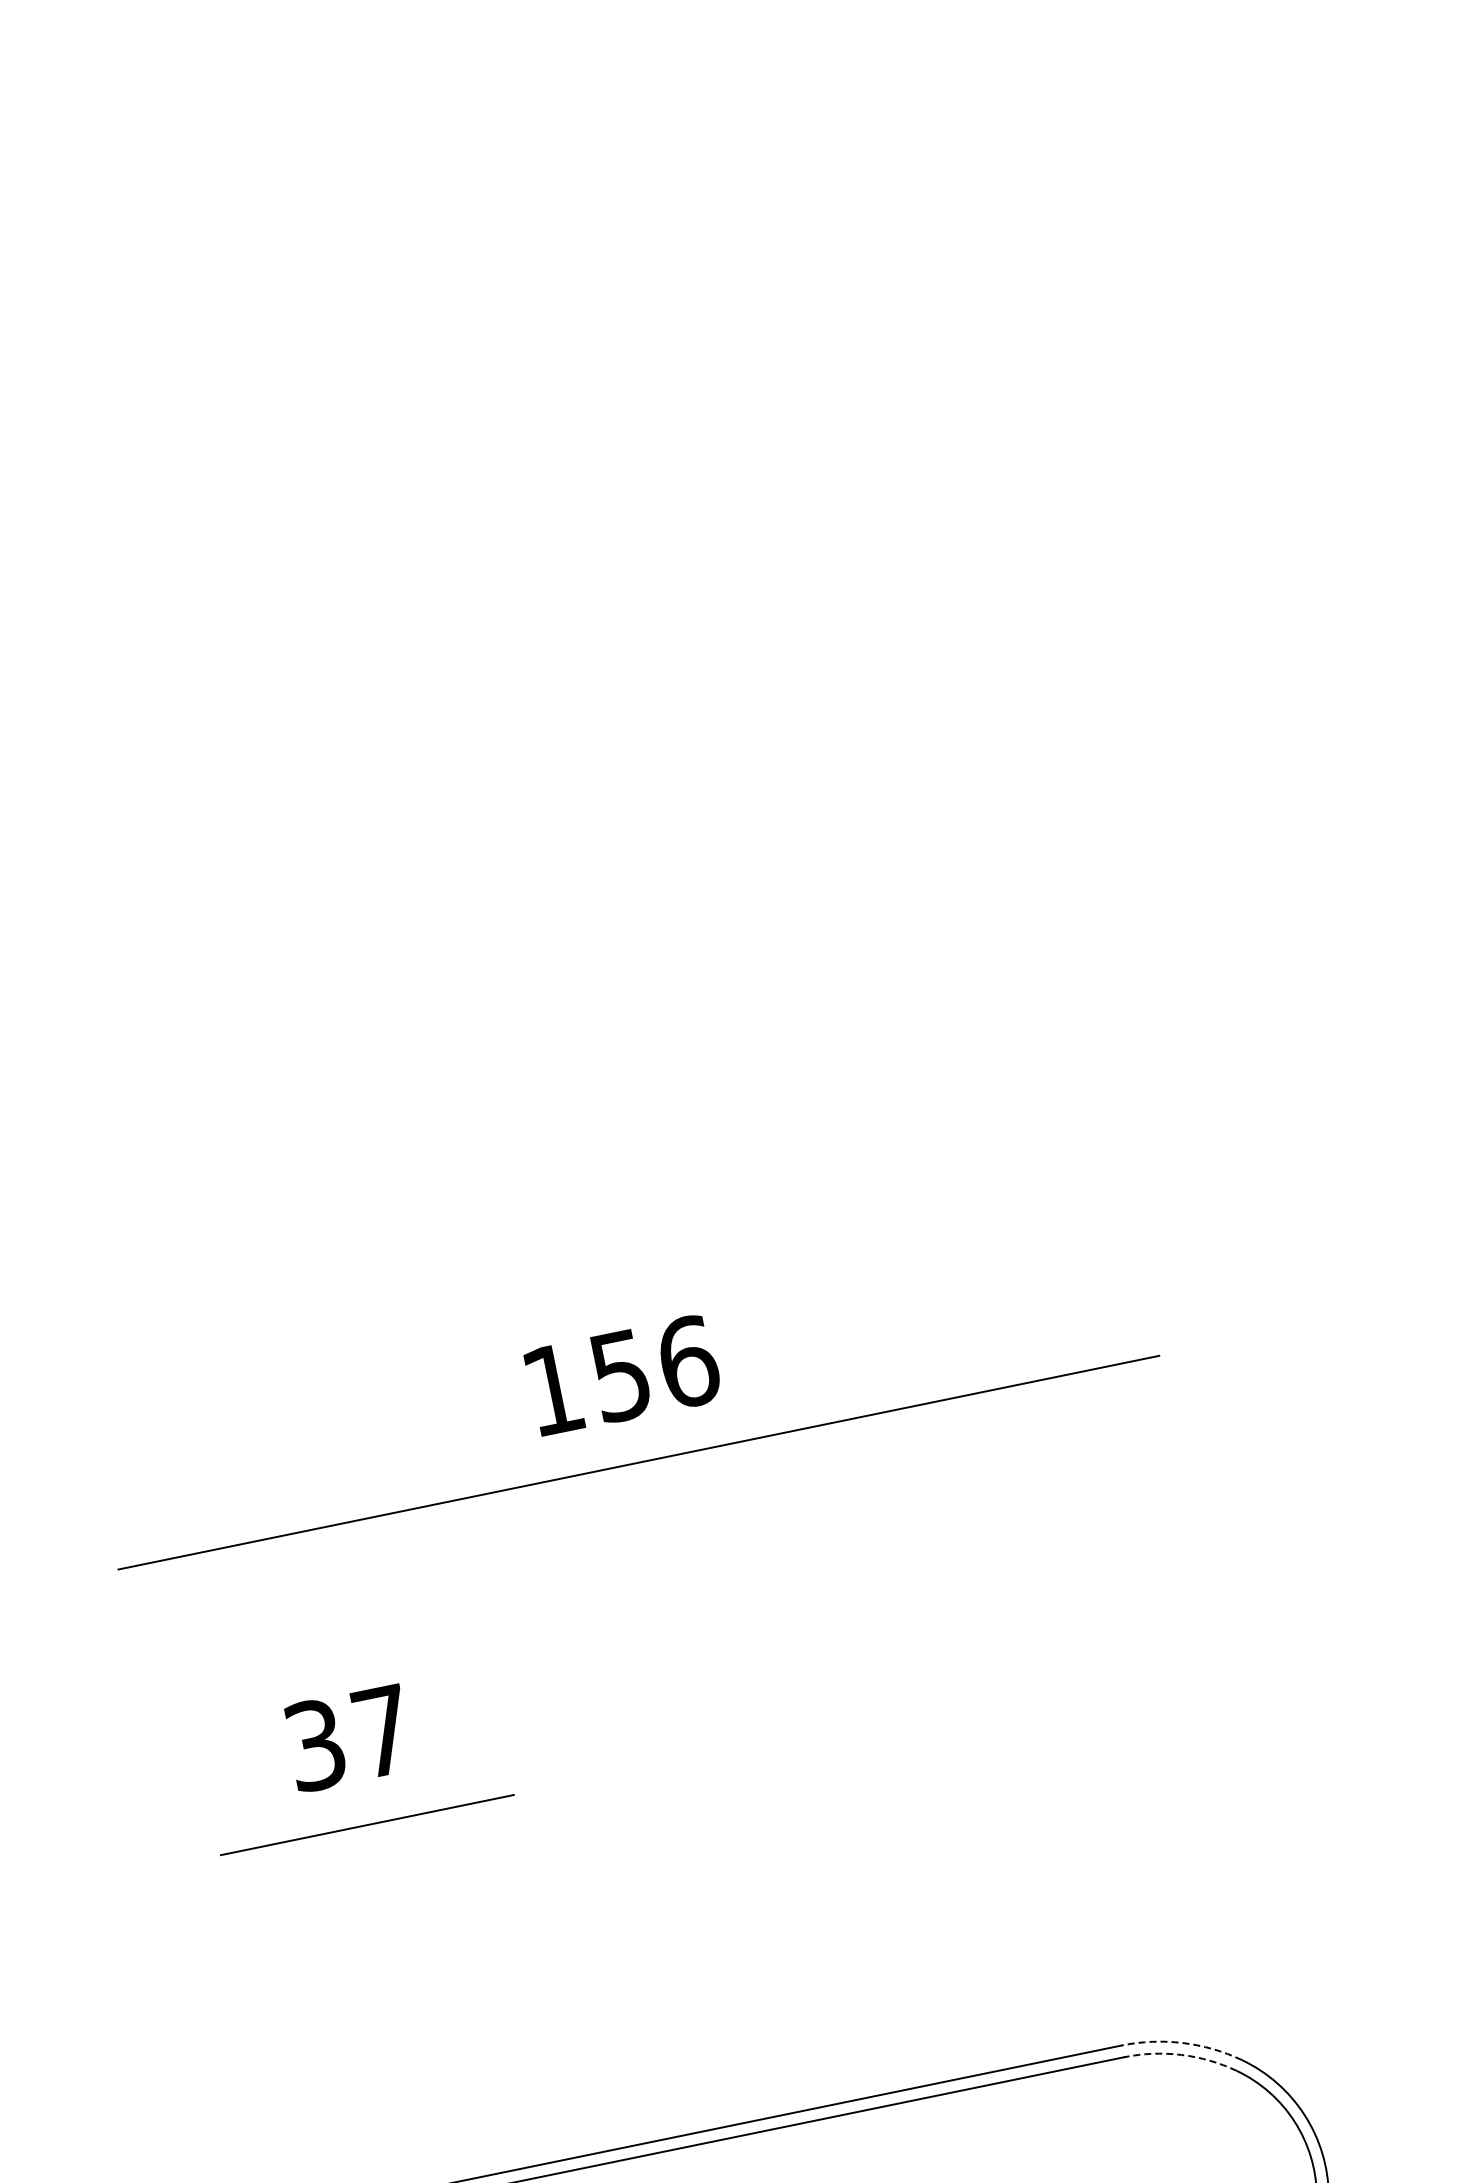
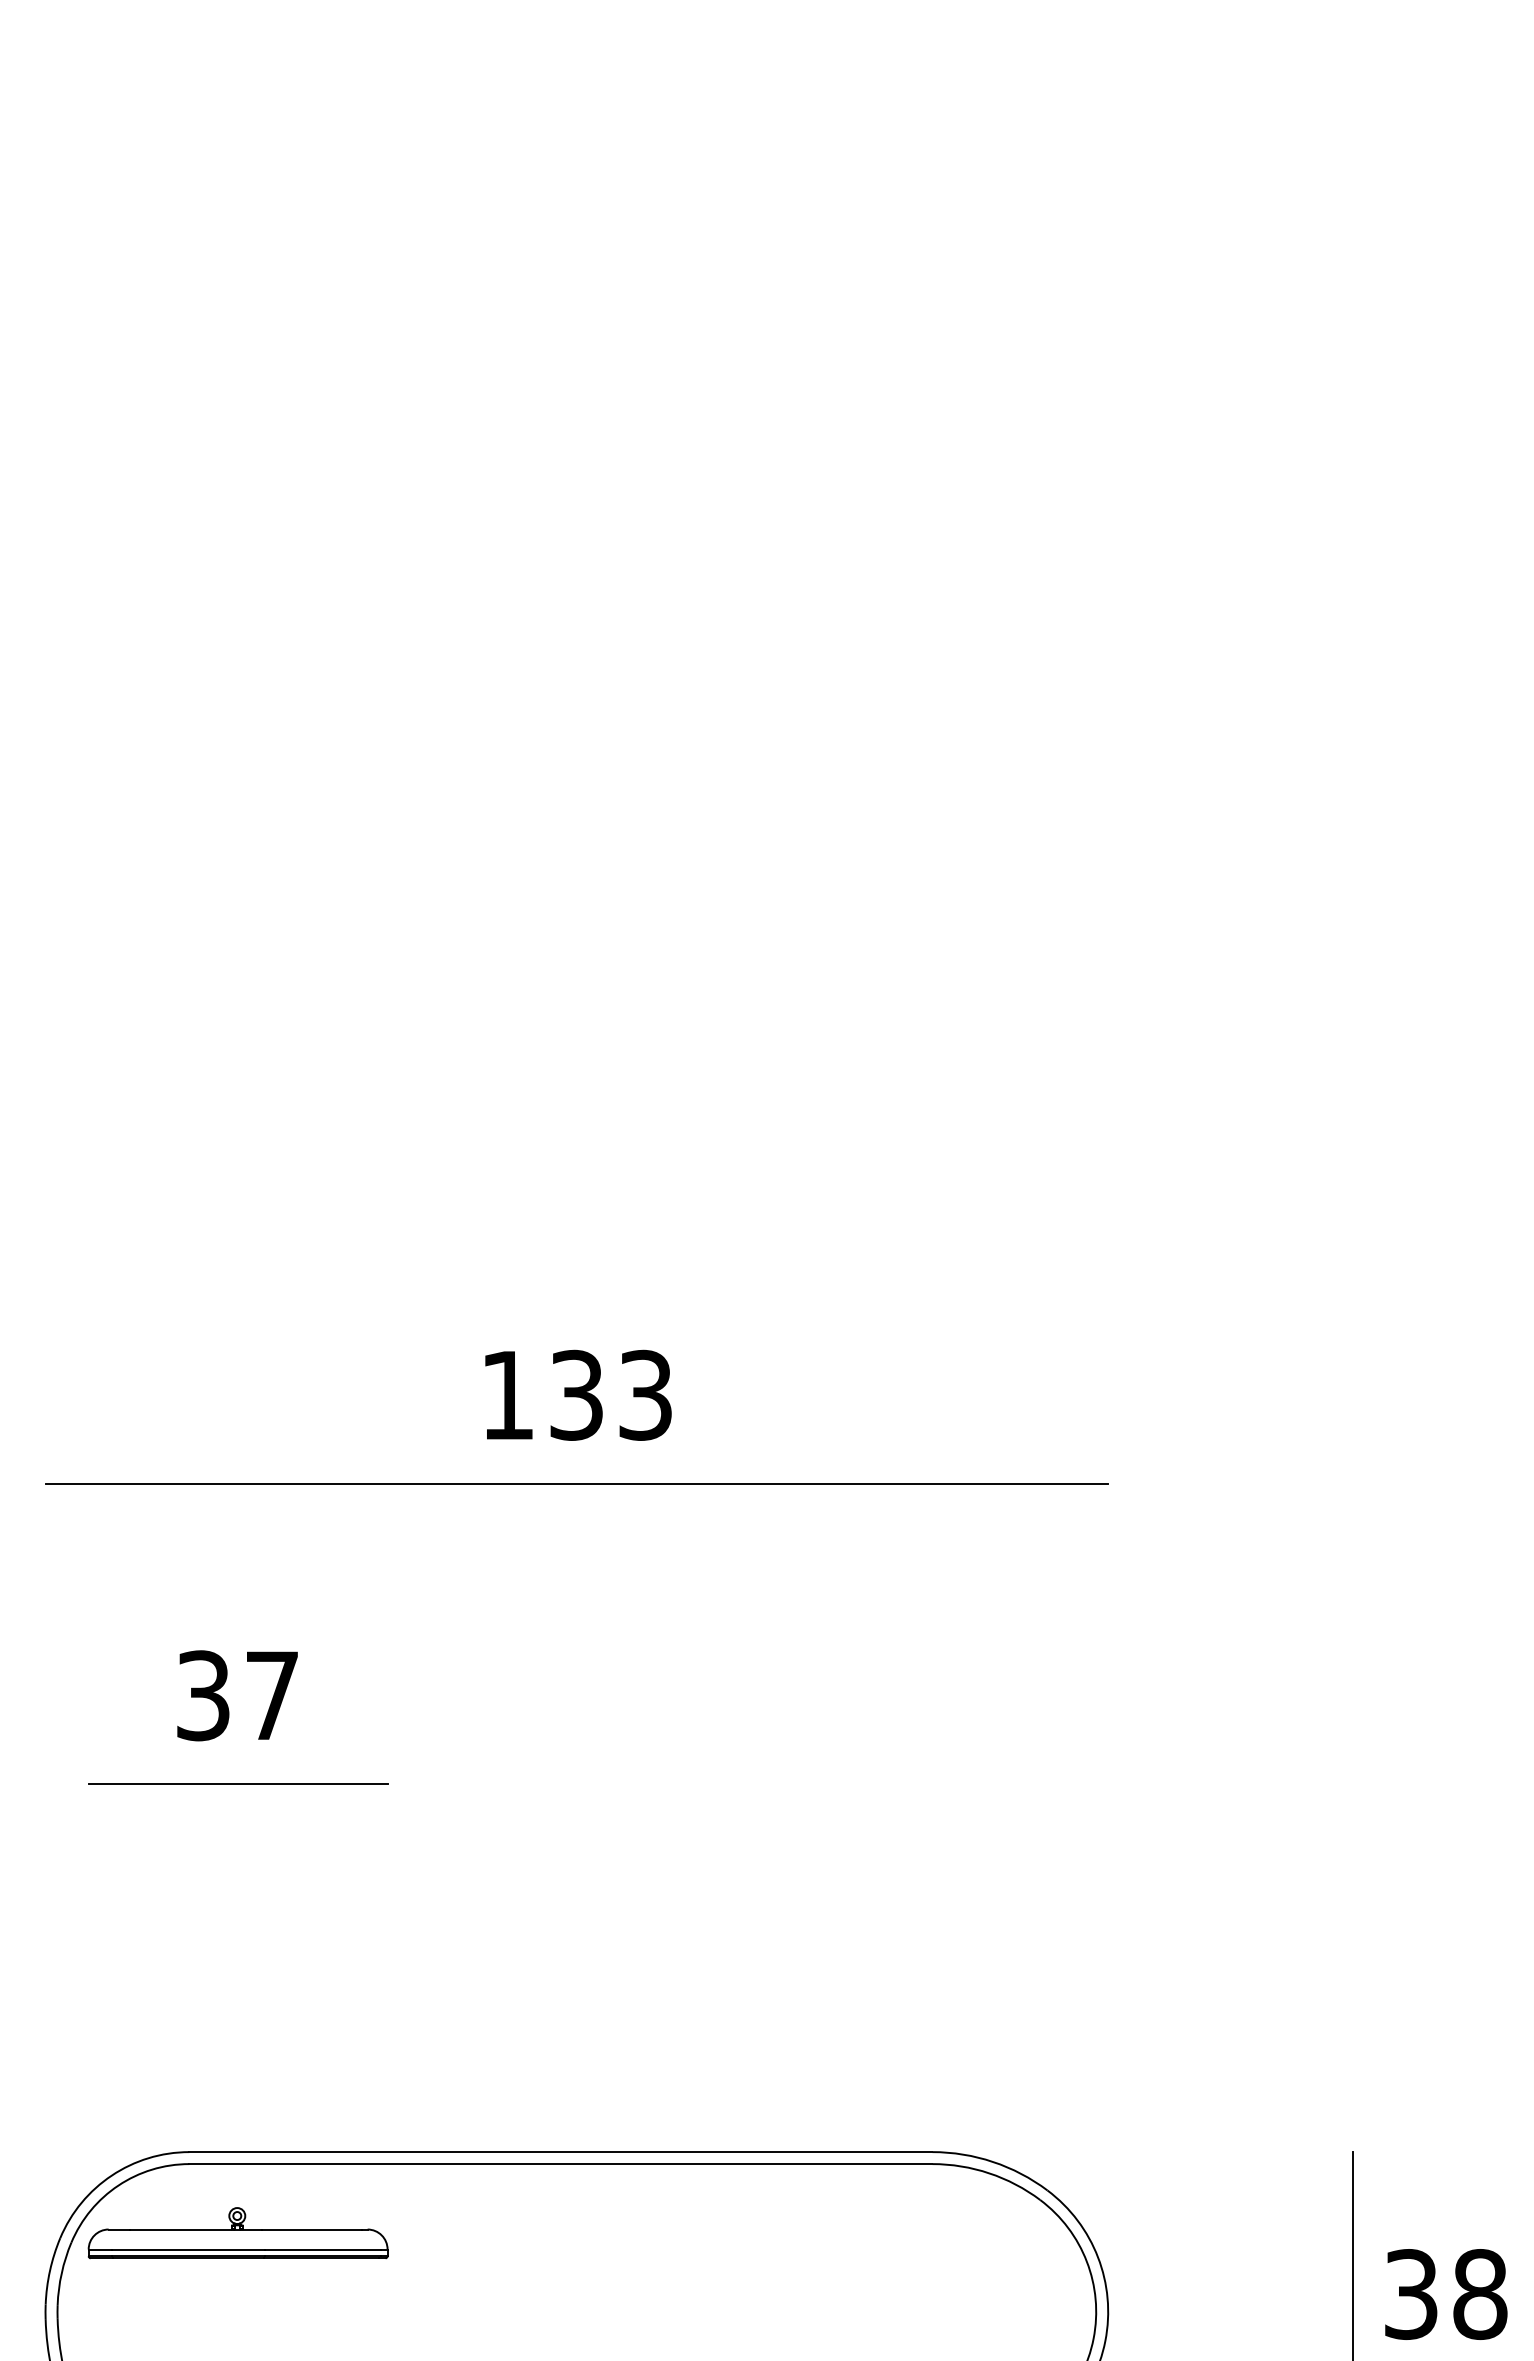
text: (654, 1367) -> (611, 1394), 156 -> 133
arc: (1183, 2042) -> (993, 2161), dashed -> solid
arc: (1181, 2055) -> (989, 2173), dashed -> solid

